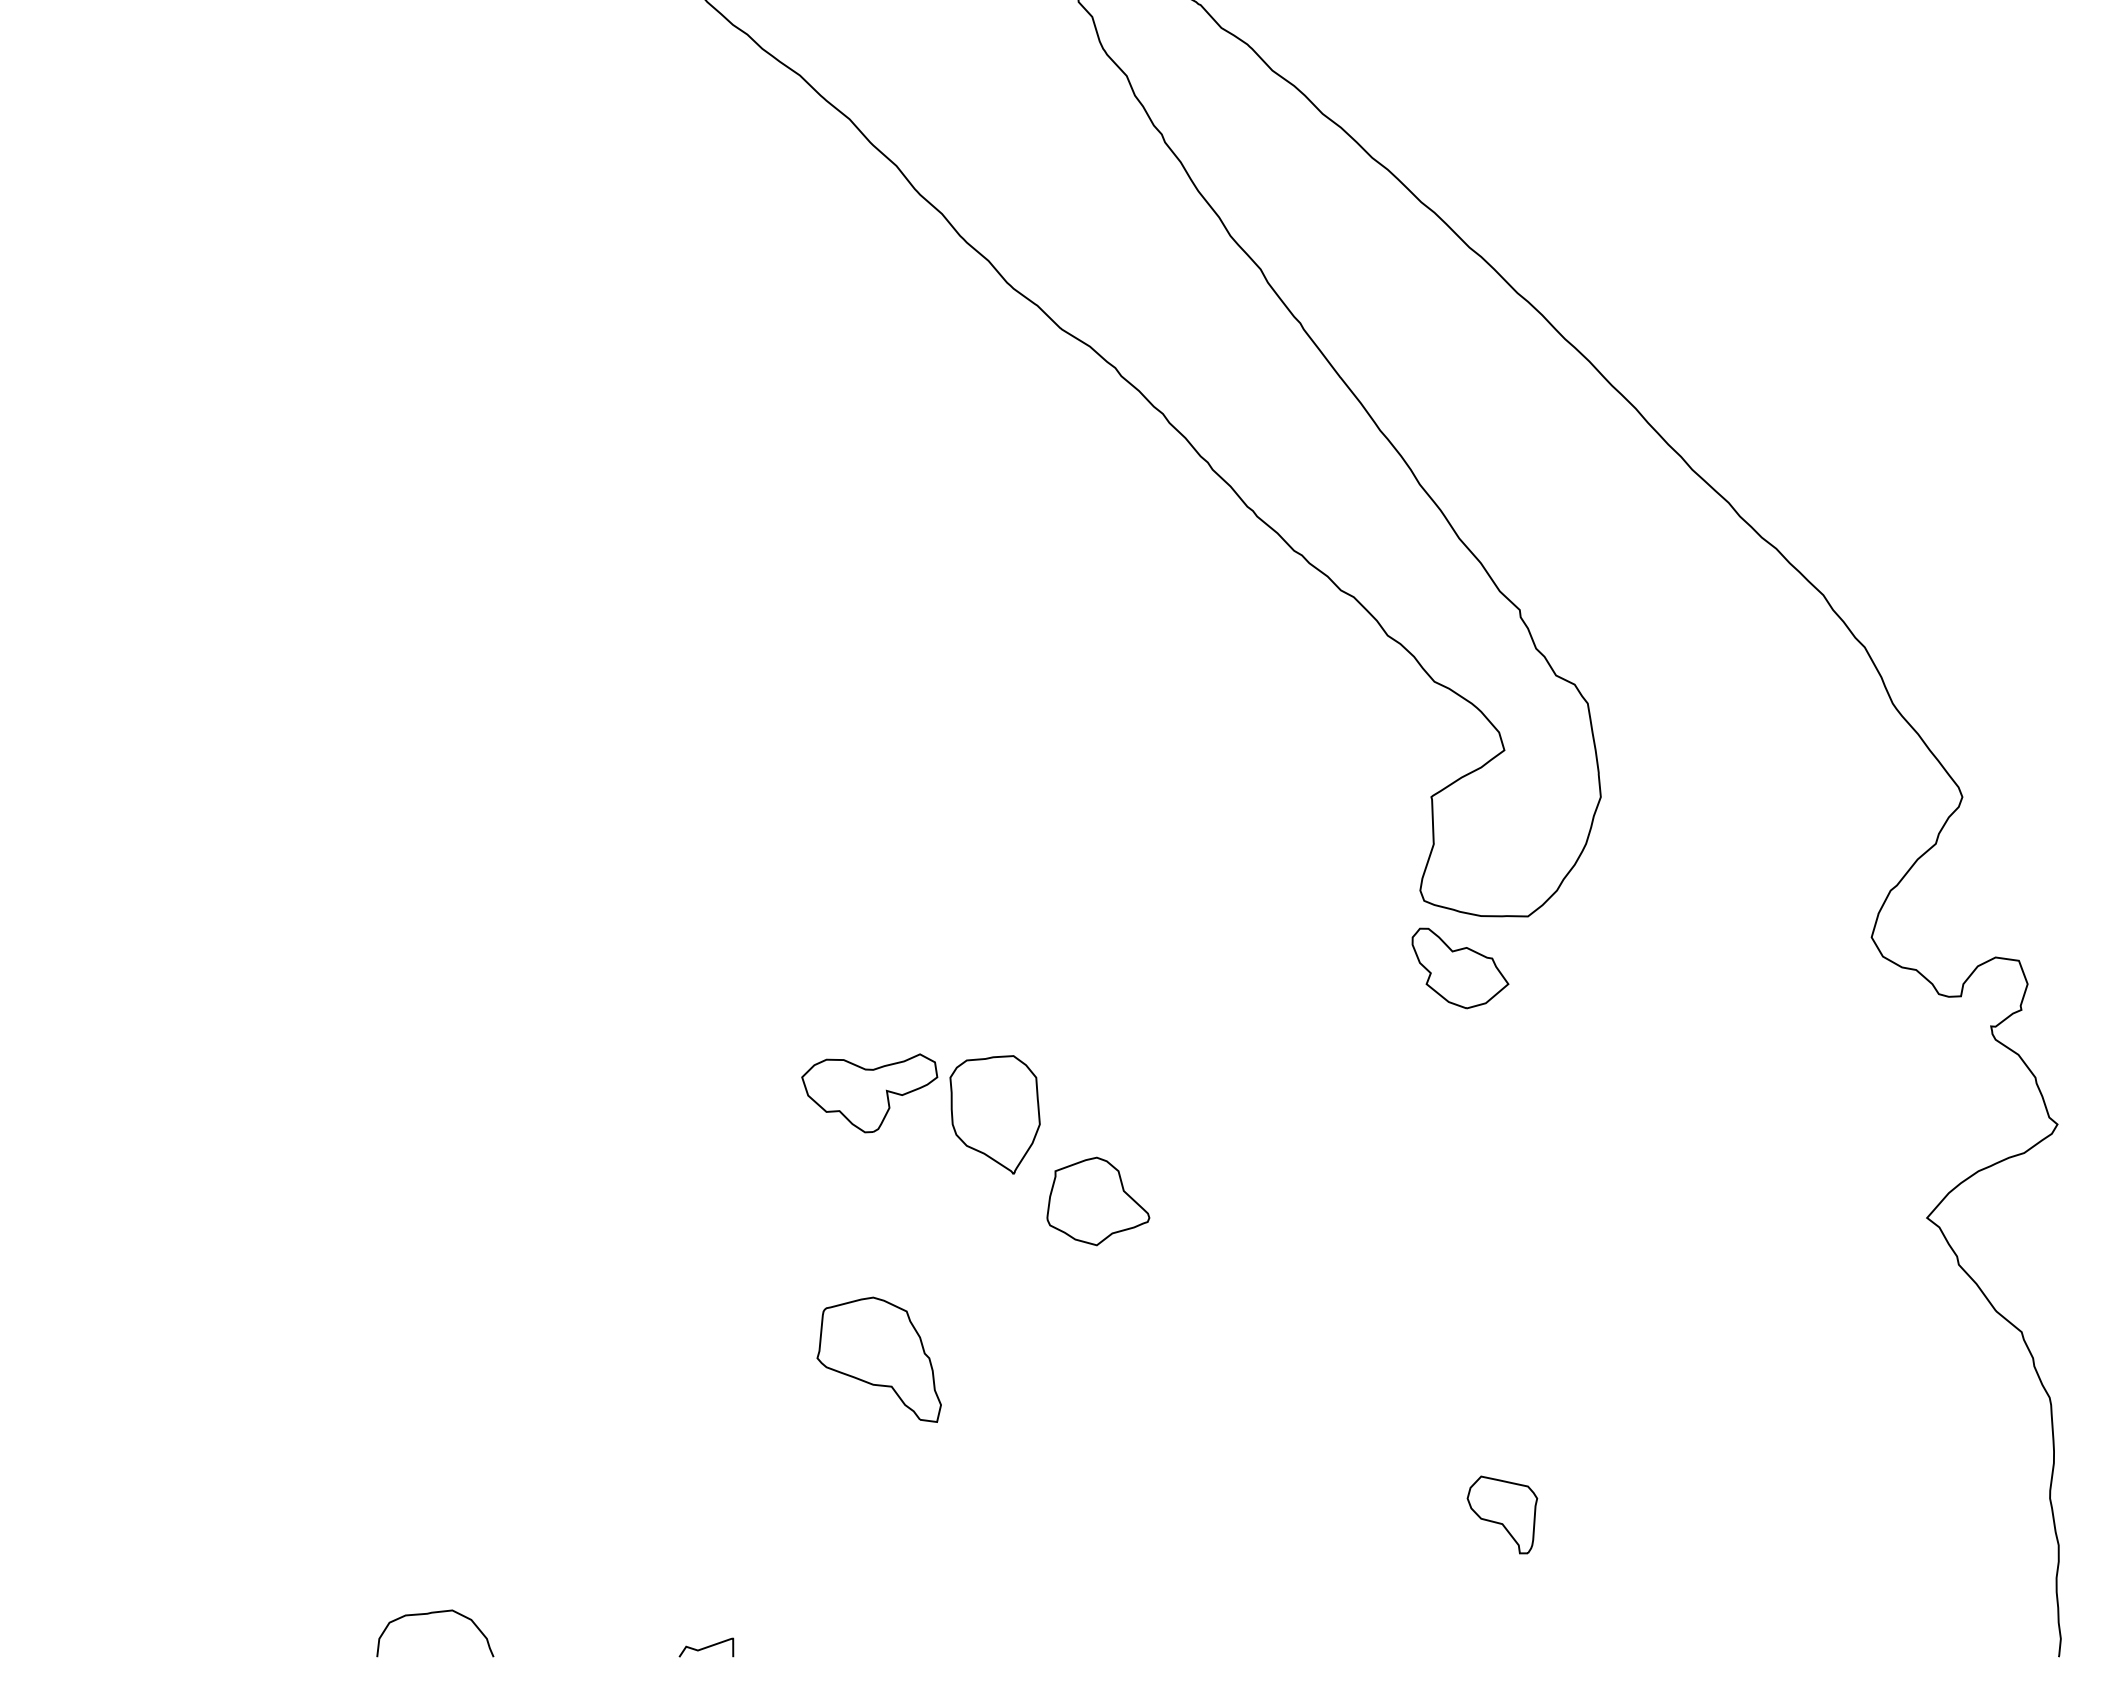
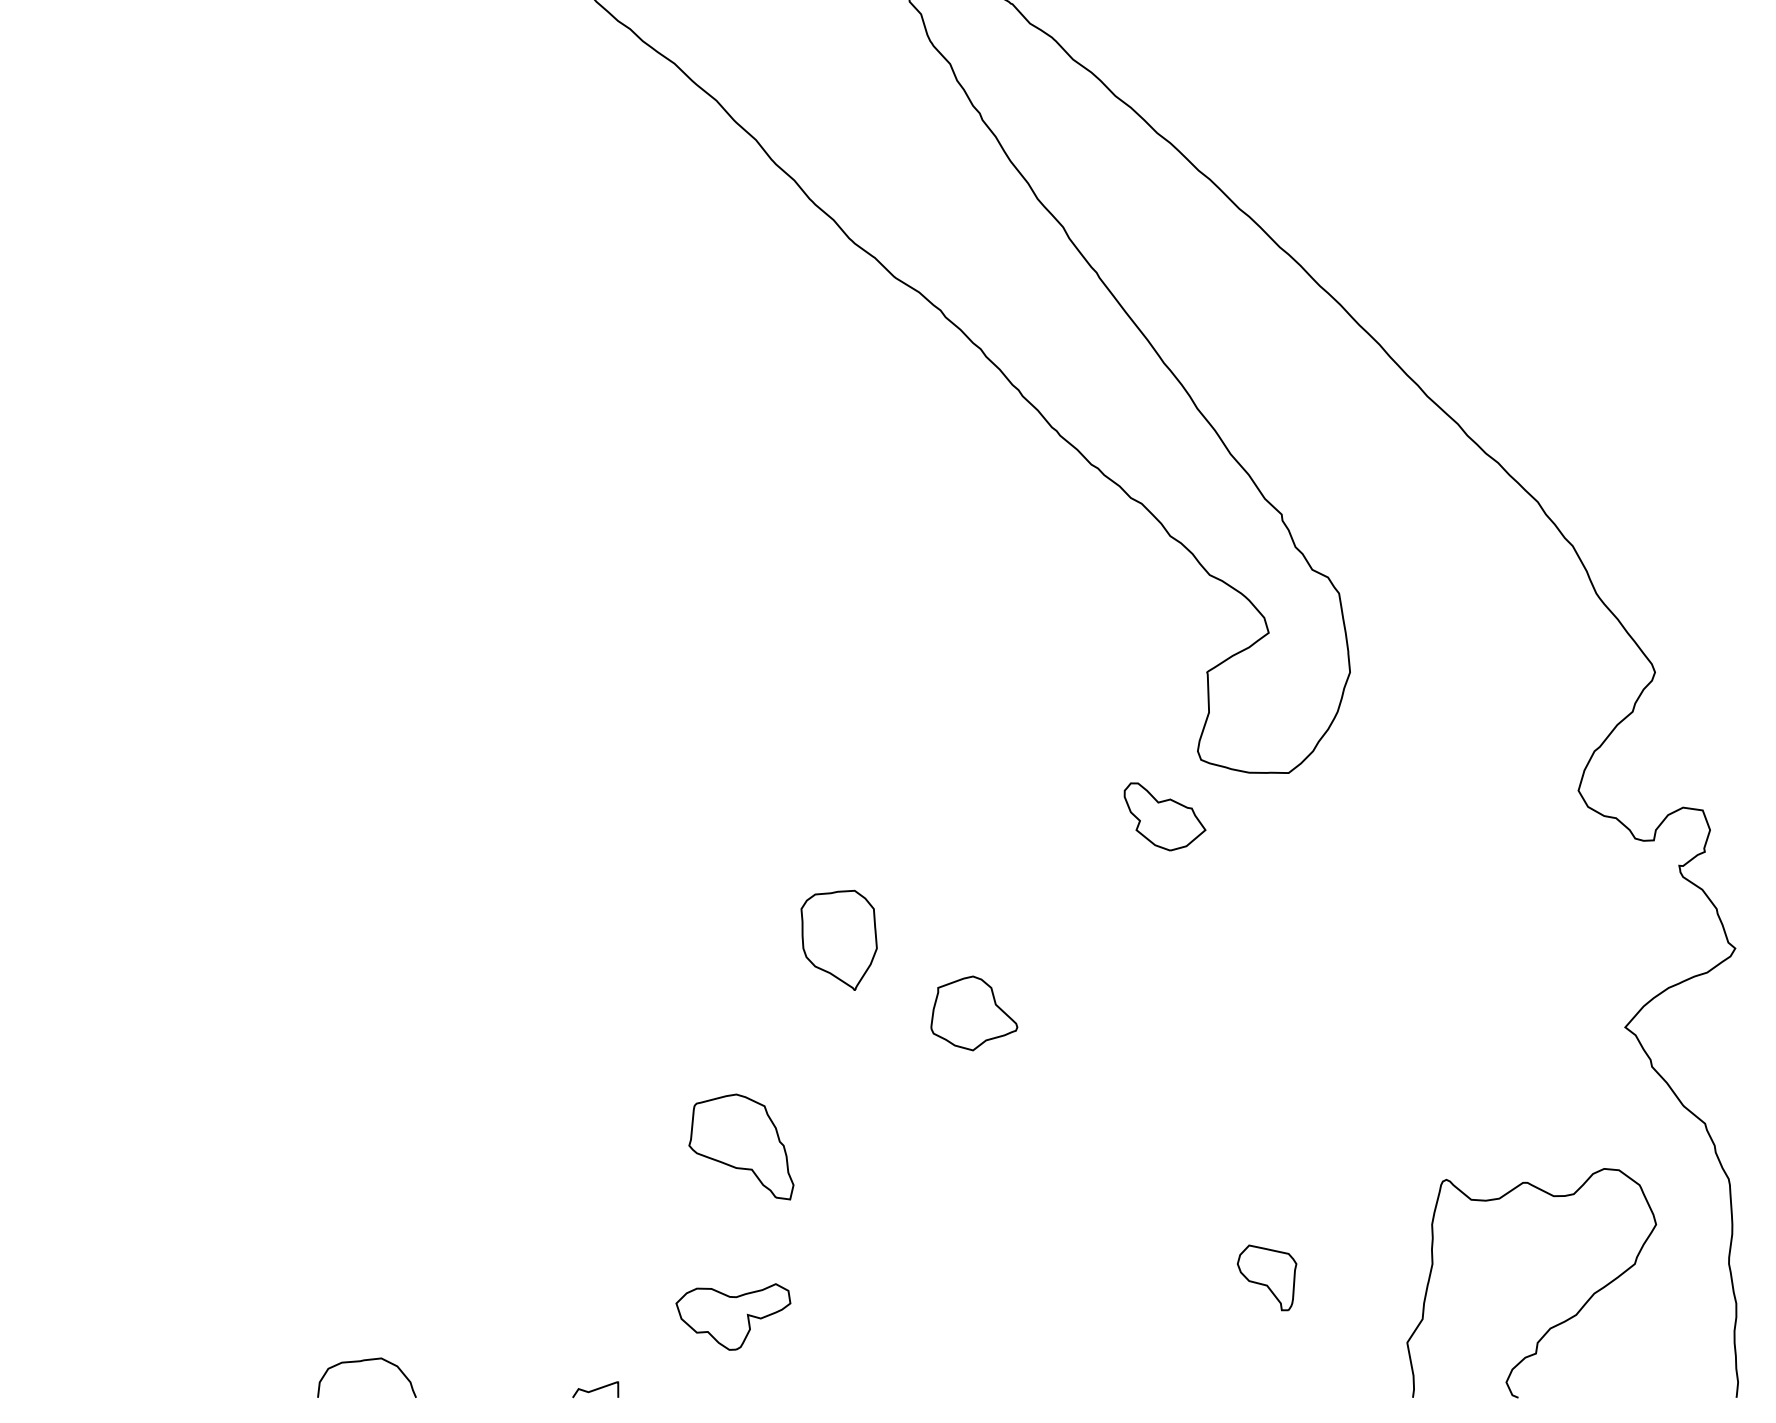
part: (1460, 968) -> (1165, 816), moved
part: (869, 1093) -> (733, 1317), moved
part: (1098, 1201) -> (974, 1013), moved
curve: (1838, 1573) -> (1550, 1327), added

